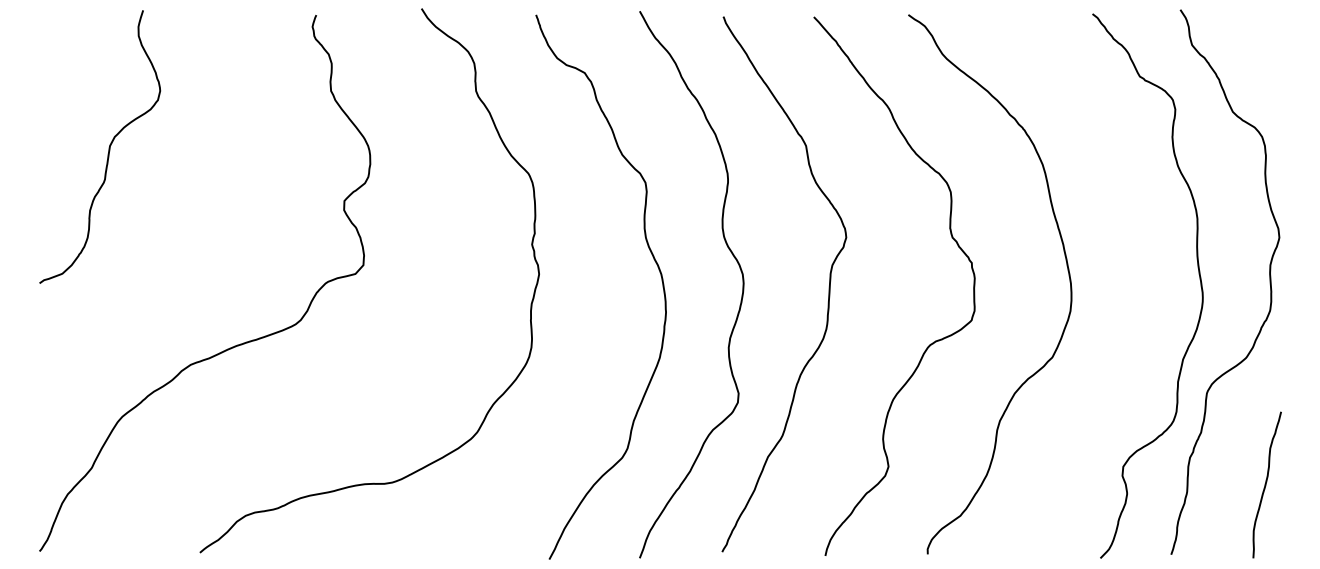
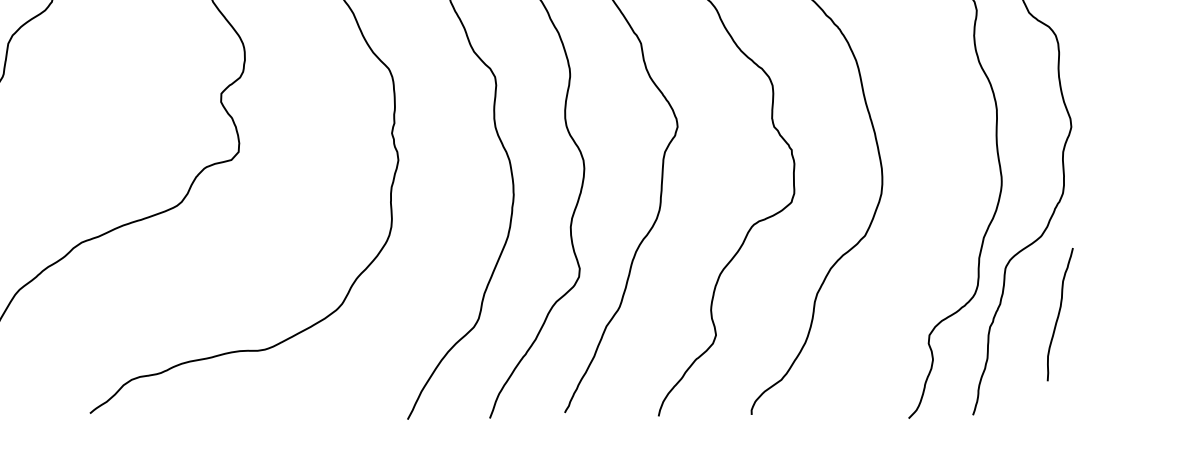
curve: (1266, 484) -> (1059, 314), moved

